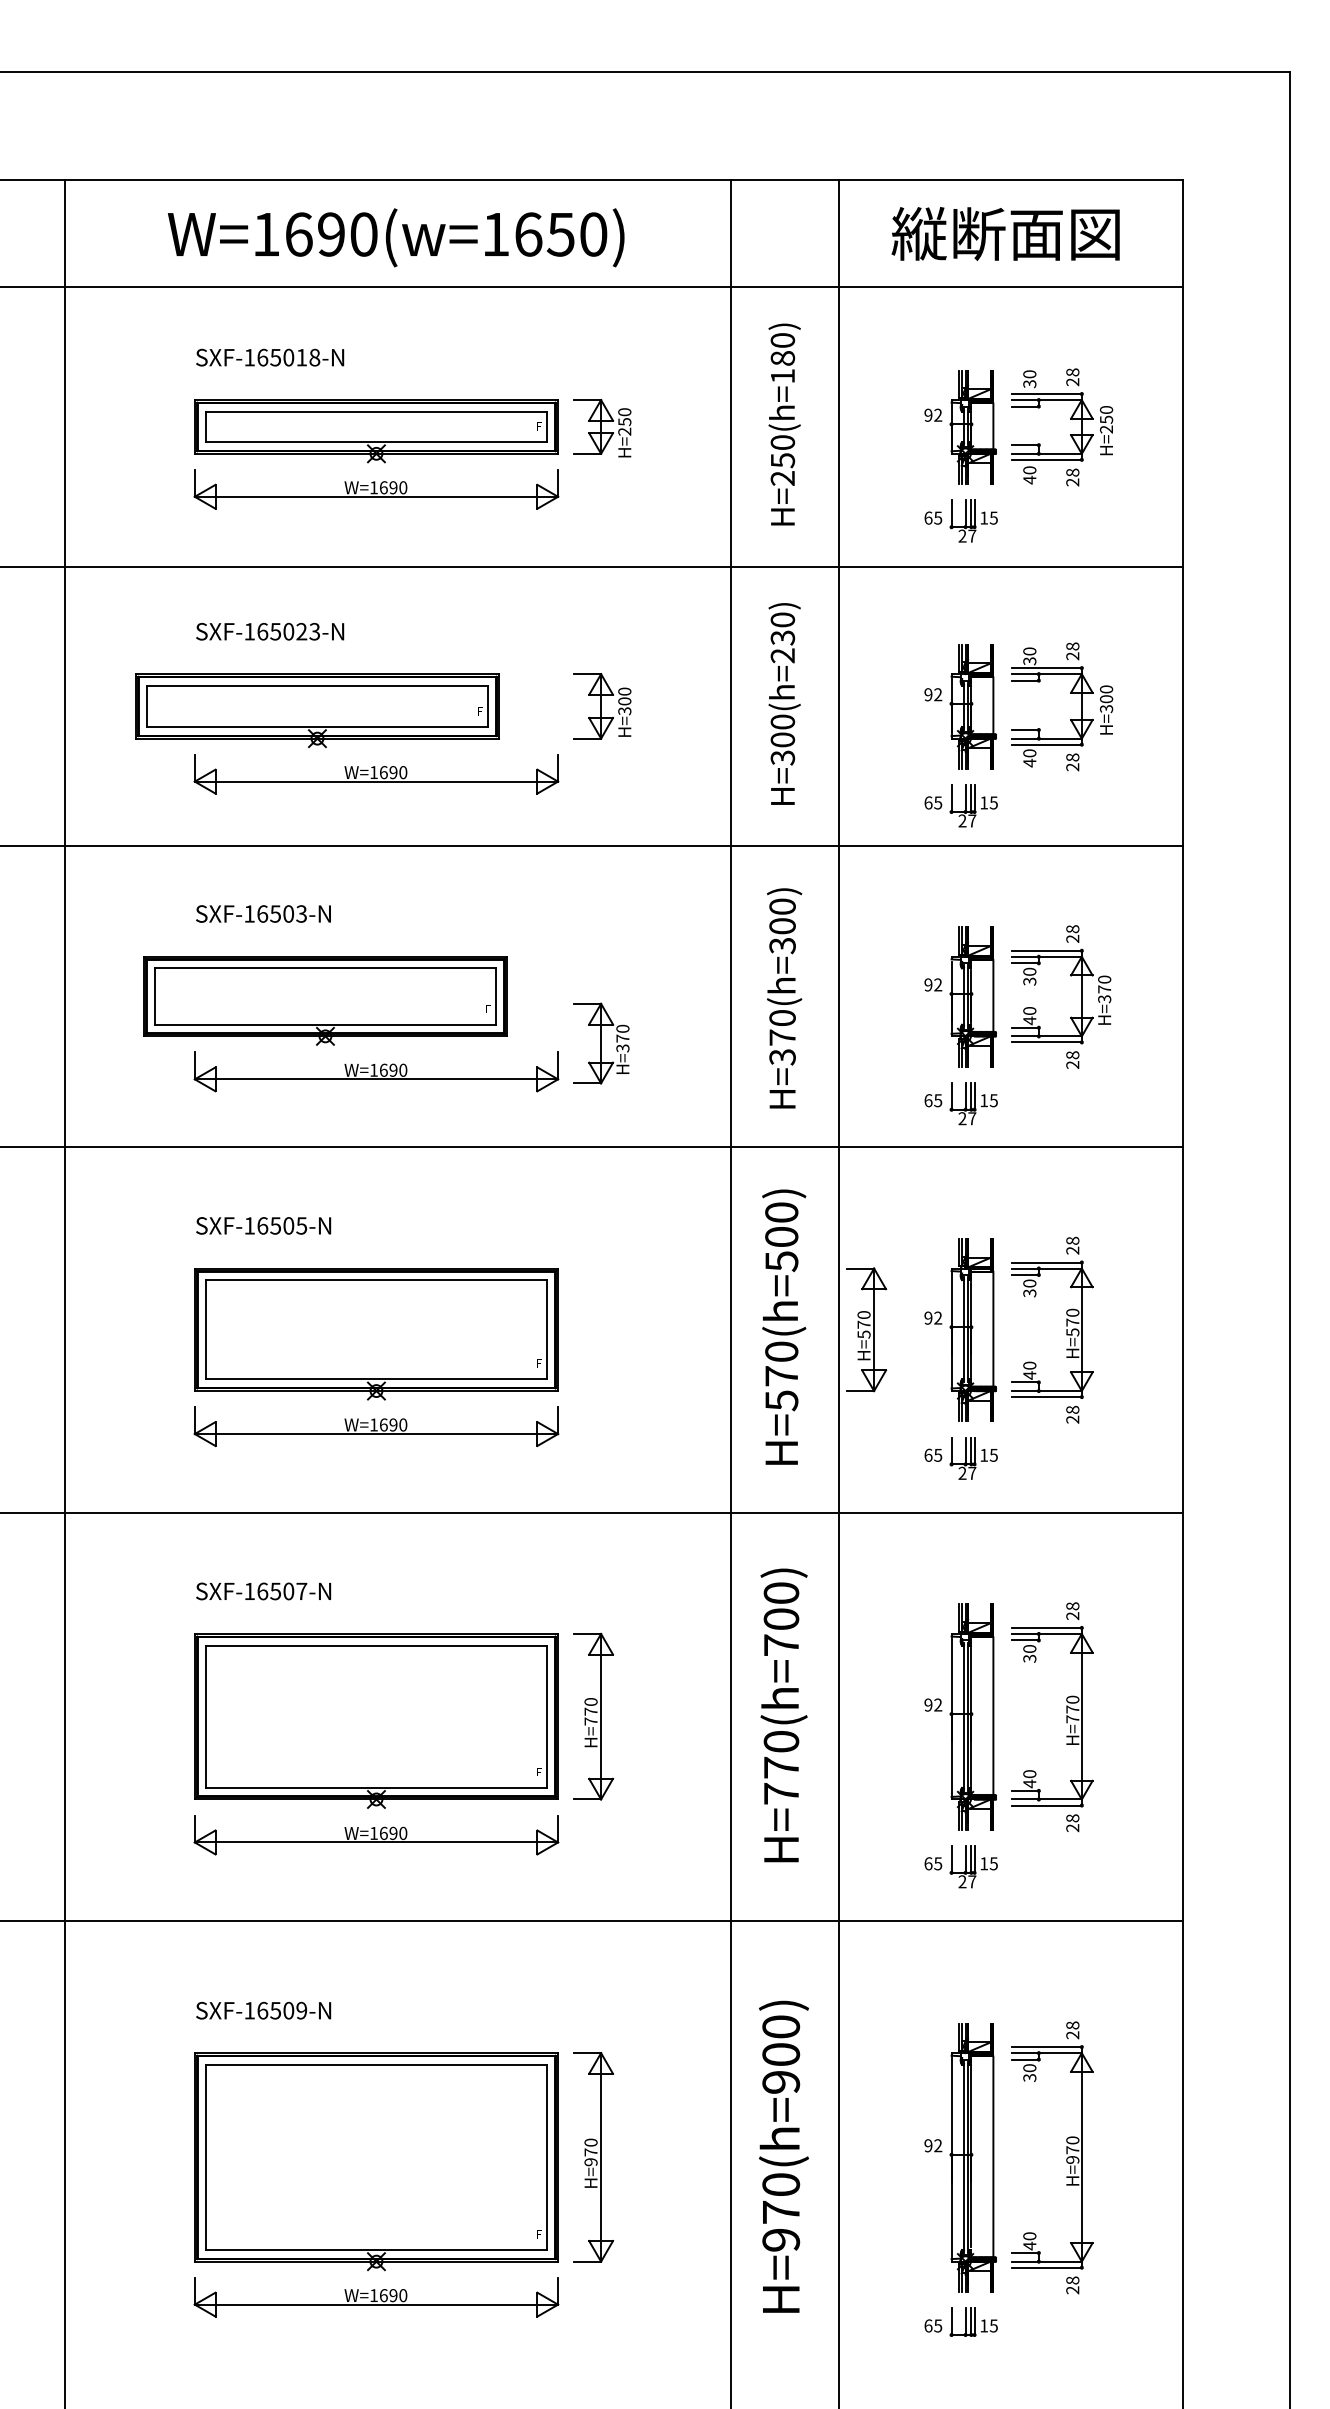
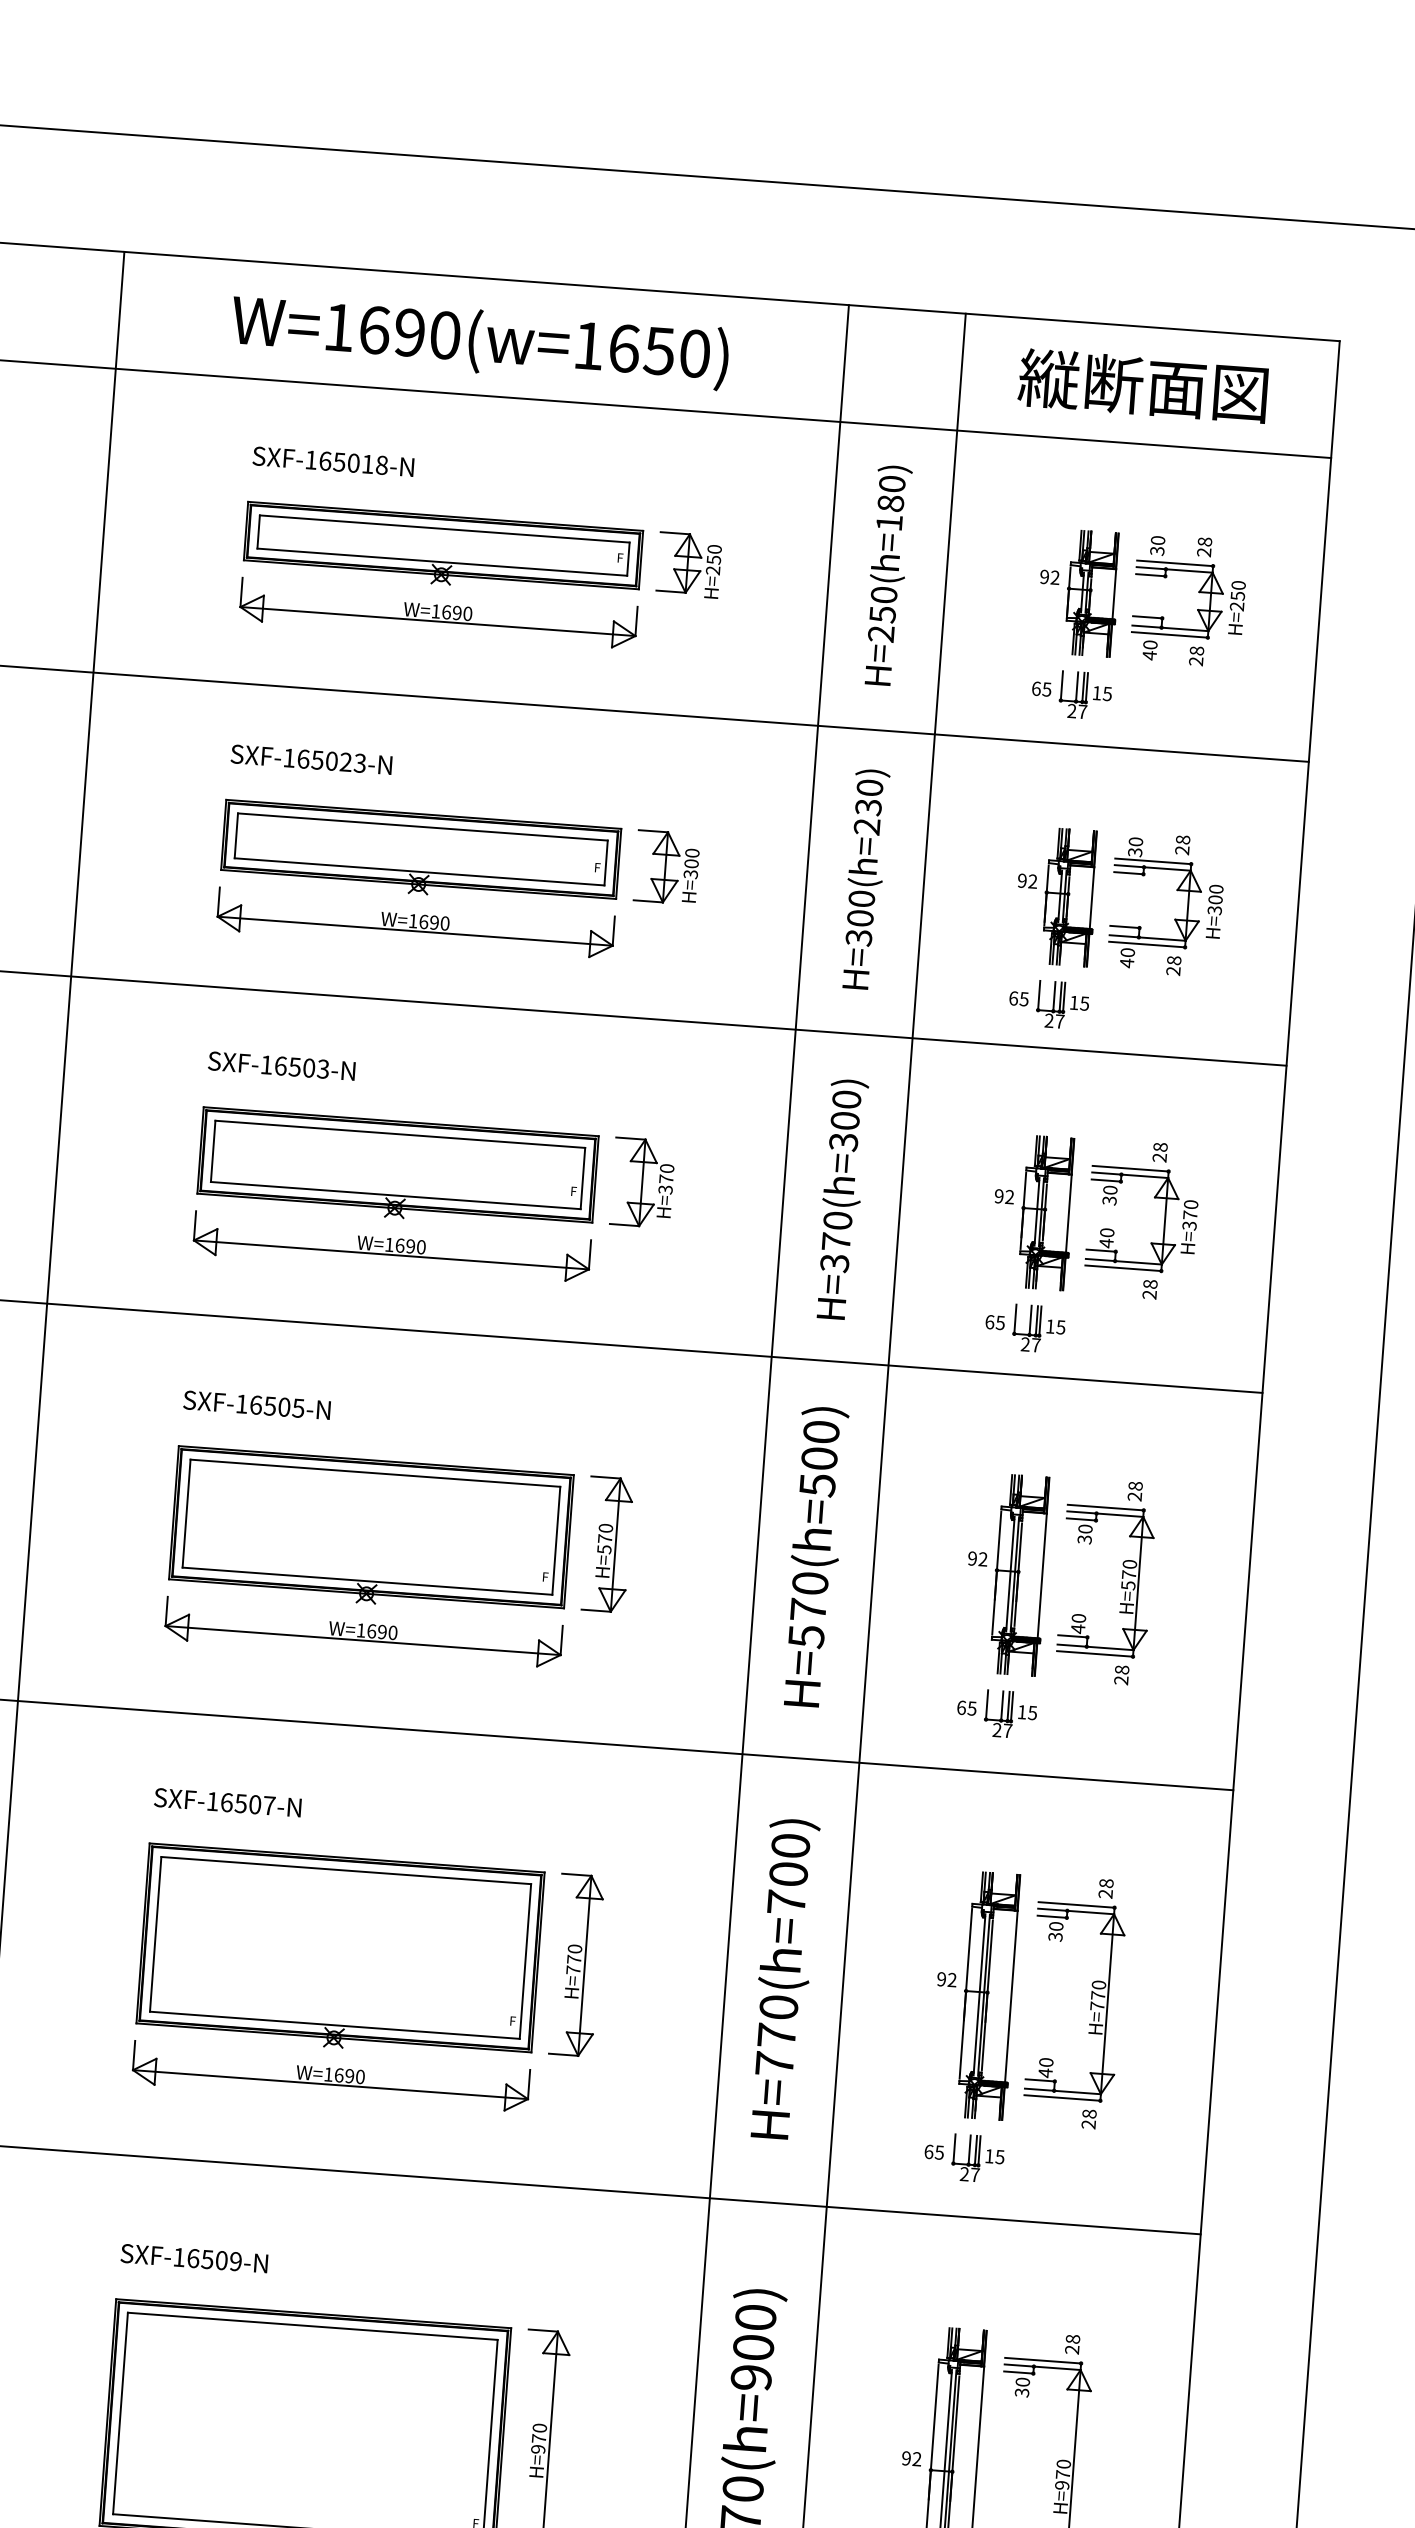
part: (317, 710) -> (420, 853), moved
part: (325, 1000) -> (397, 1169), moved
part: (601, 1043) -> (642, 1182), moved
part: (866, 1329) -> (607, 1544), moved

